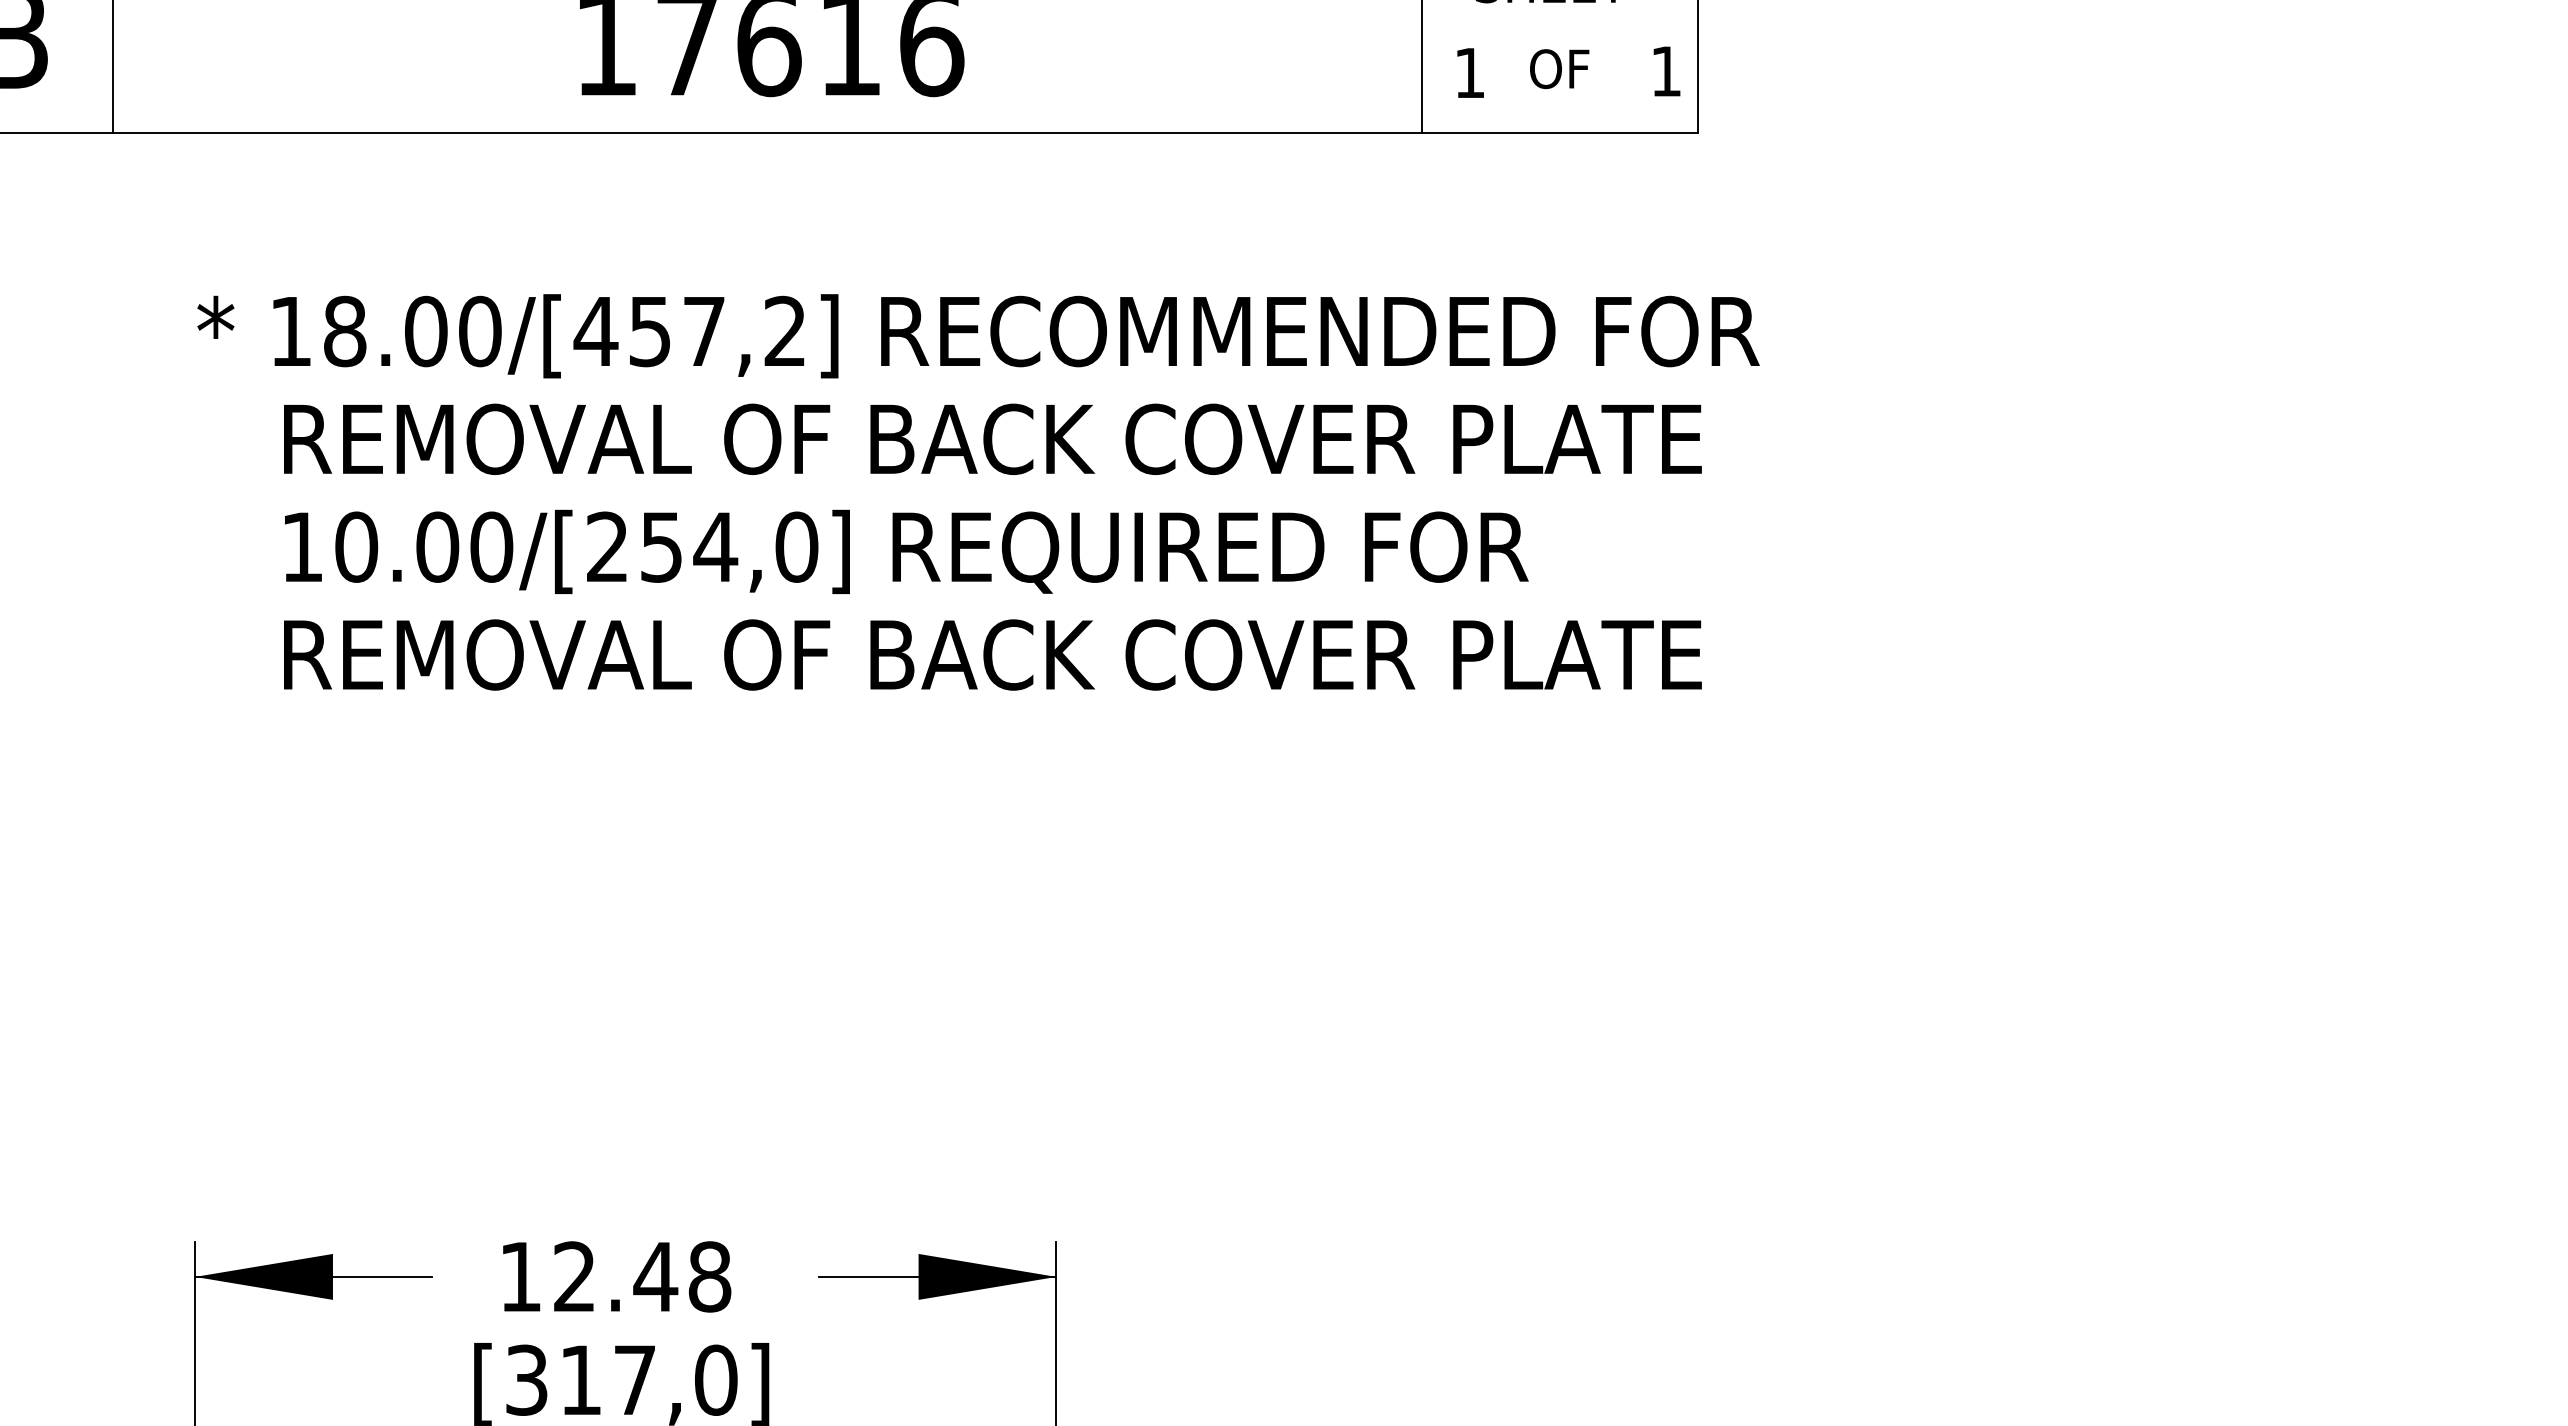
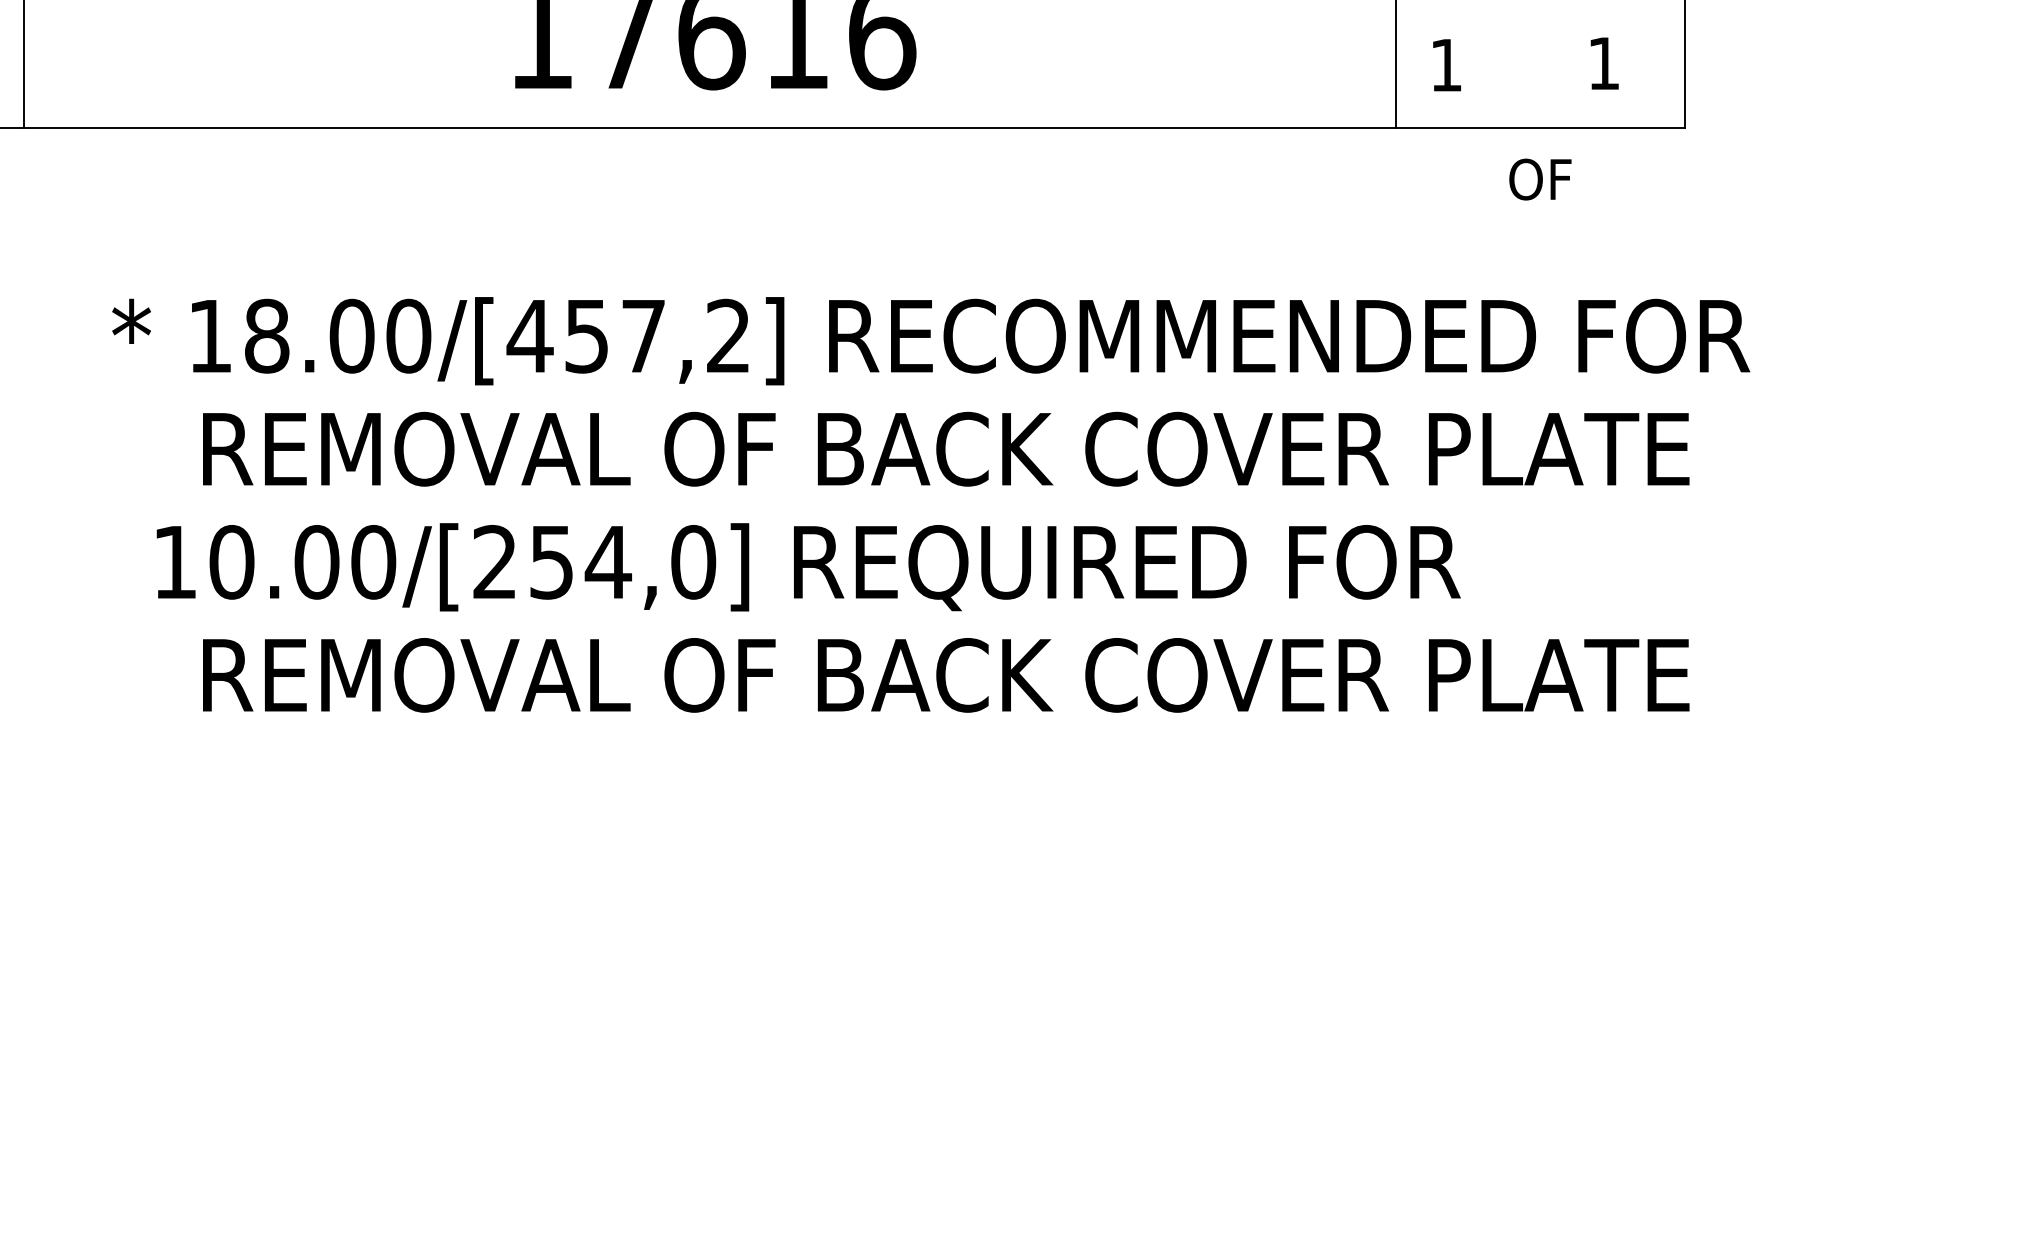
text: (1559, 69) -> (1540, 179), moved
text: (1666, 71) -> (1604, 63), moved
text: (906, 551) -> (808, 566), moved

